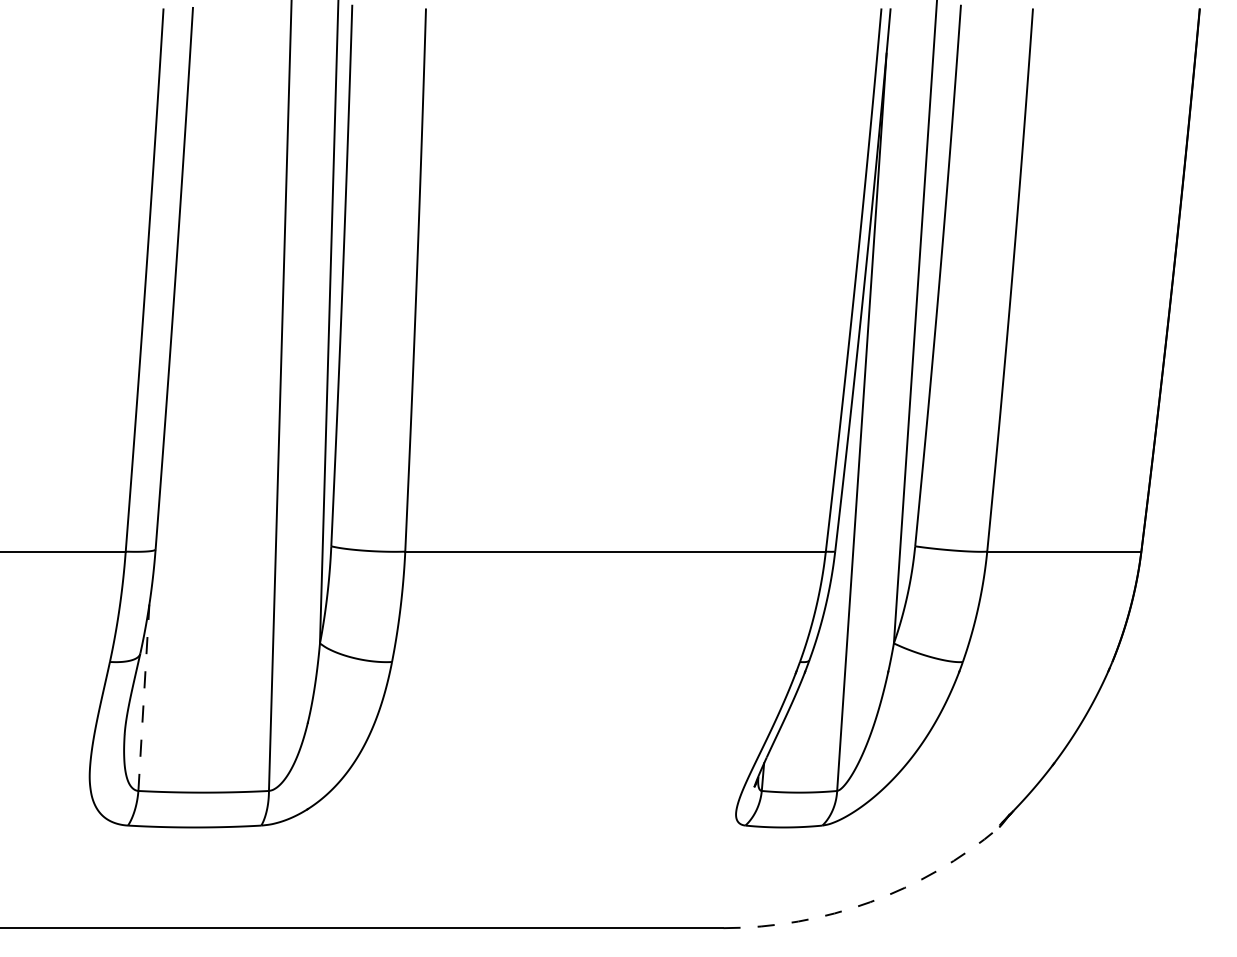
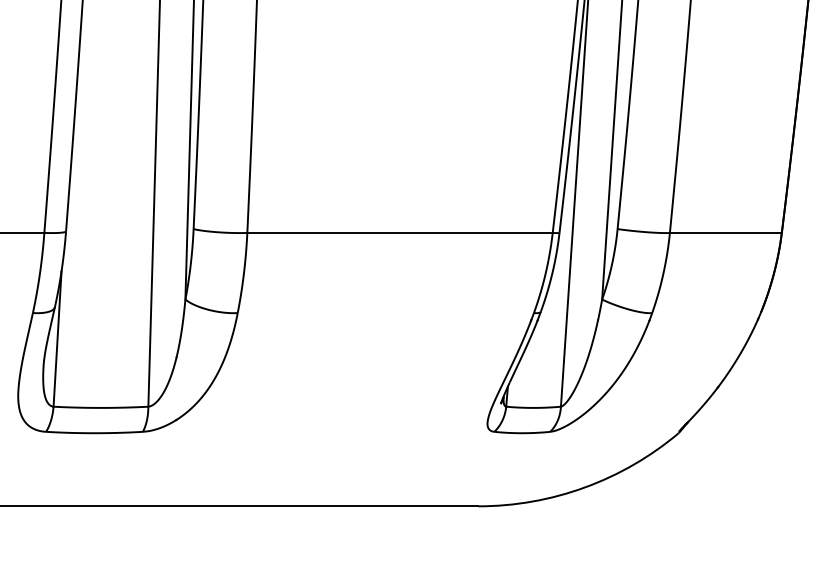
line: (143, 697) -> (57, 338), dashed -> solid
arc: (870, 902) -> (585, 487), dashed -> solid

